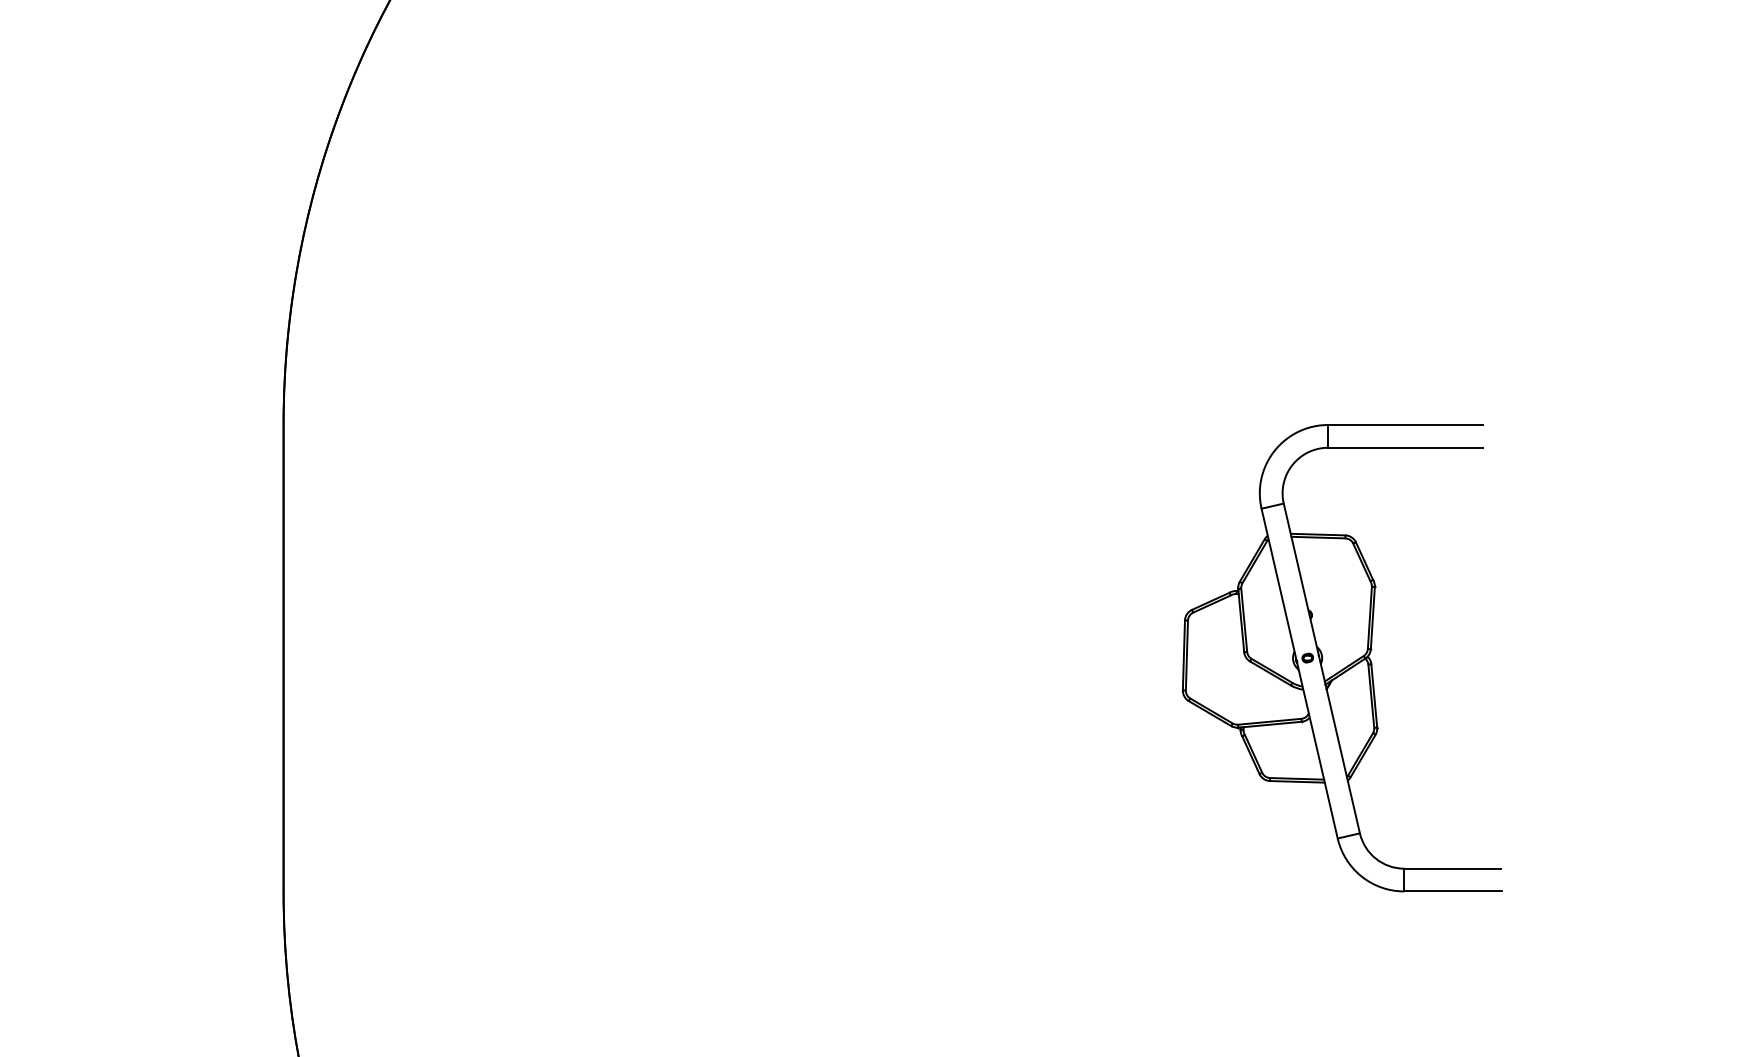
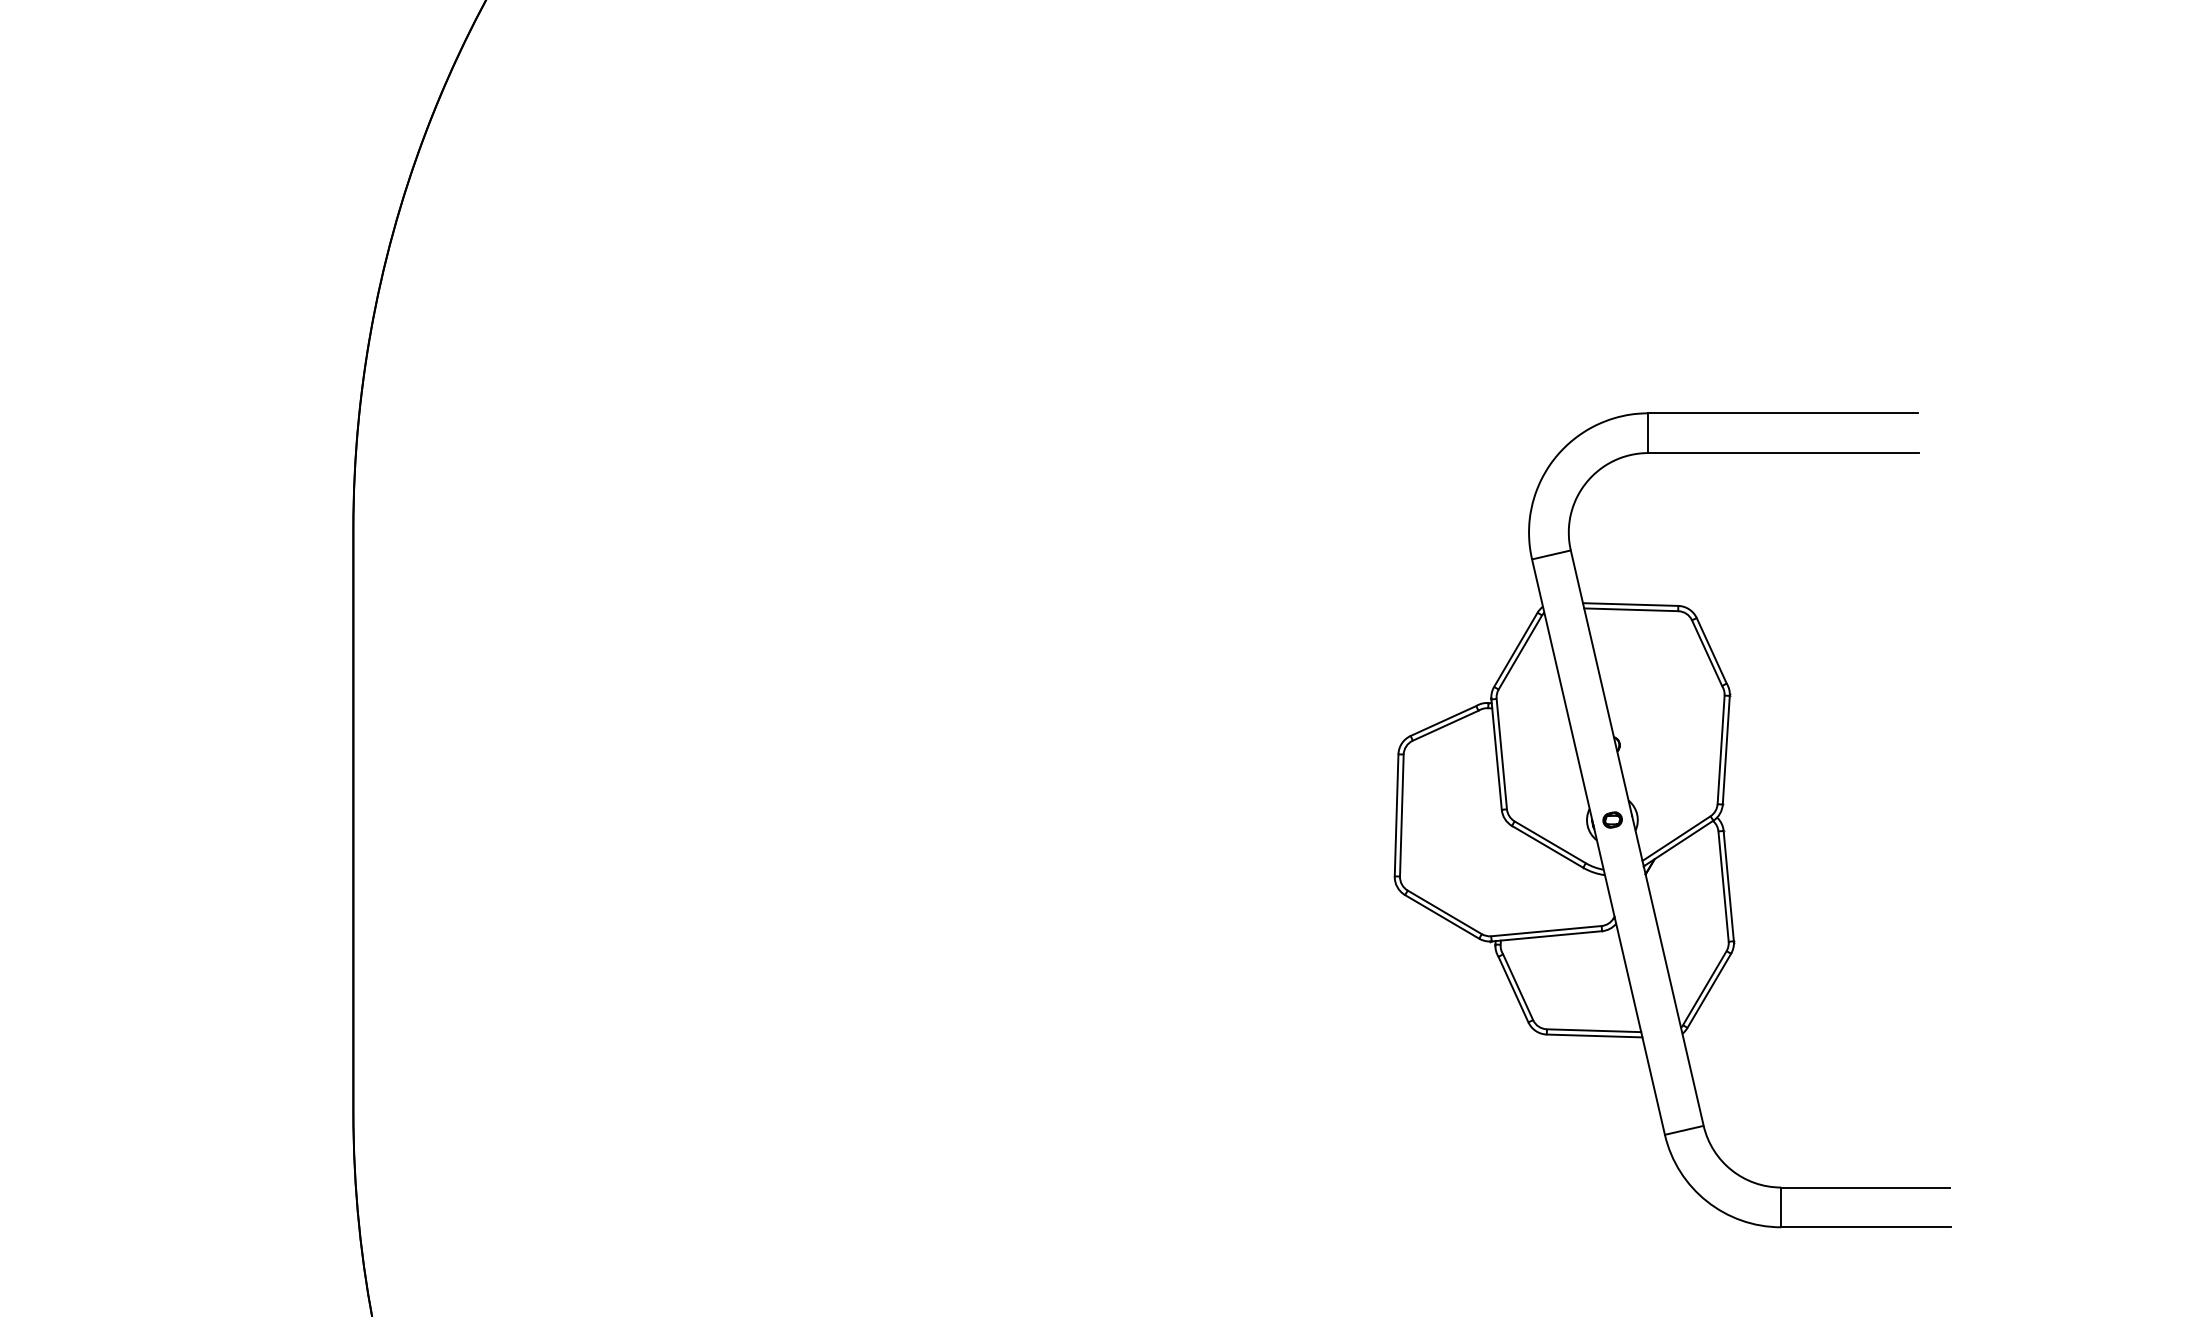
part: (1341, 657) -> (1672, 819), size x1.4

